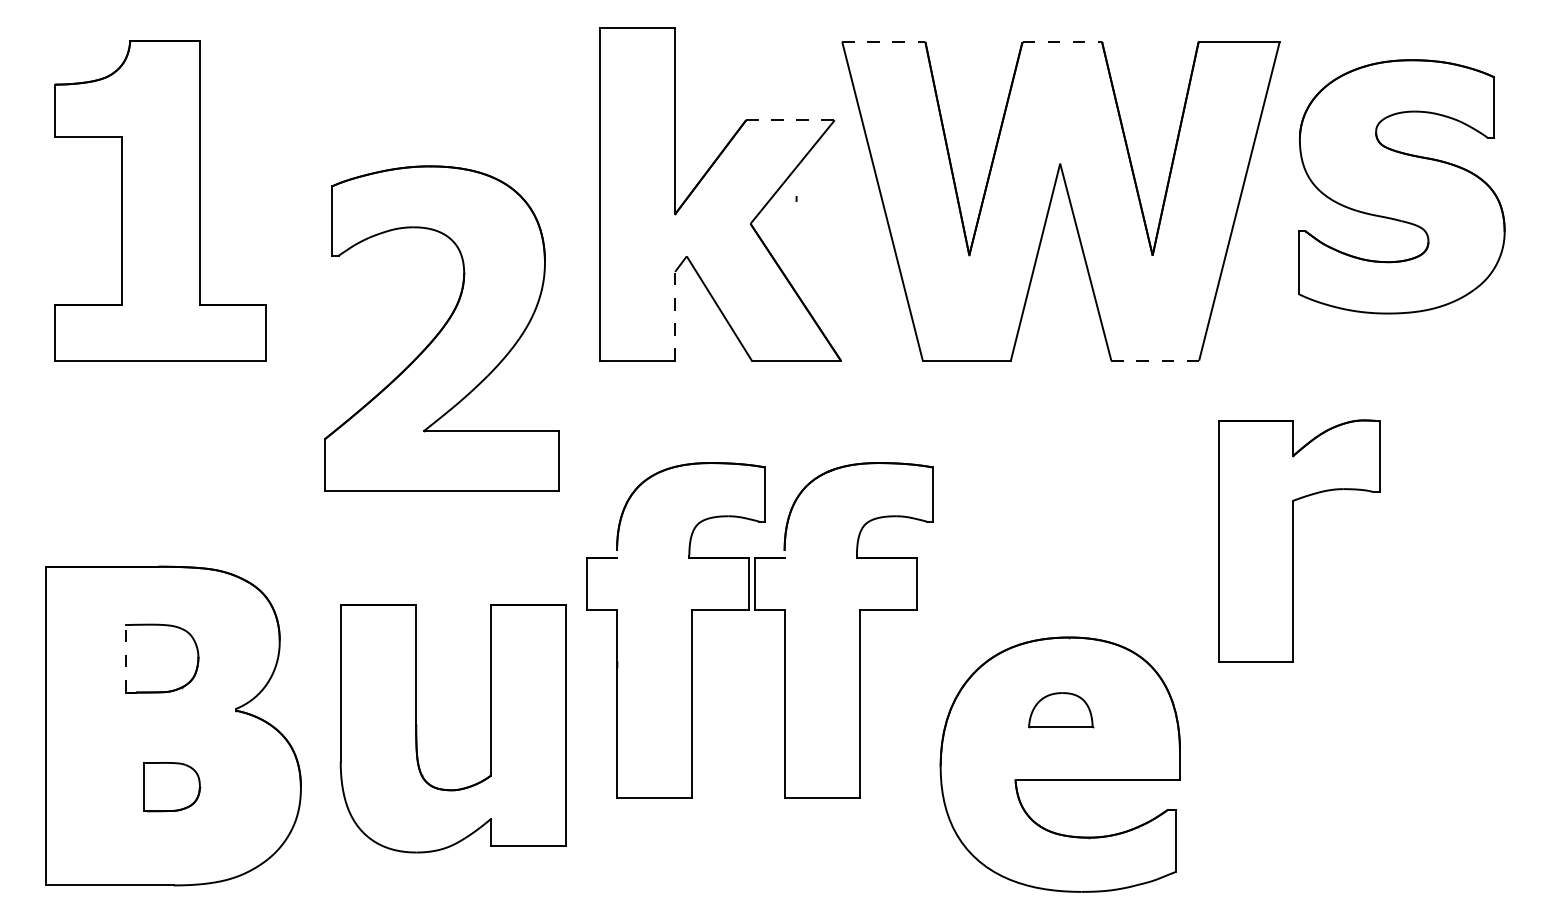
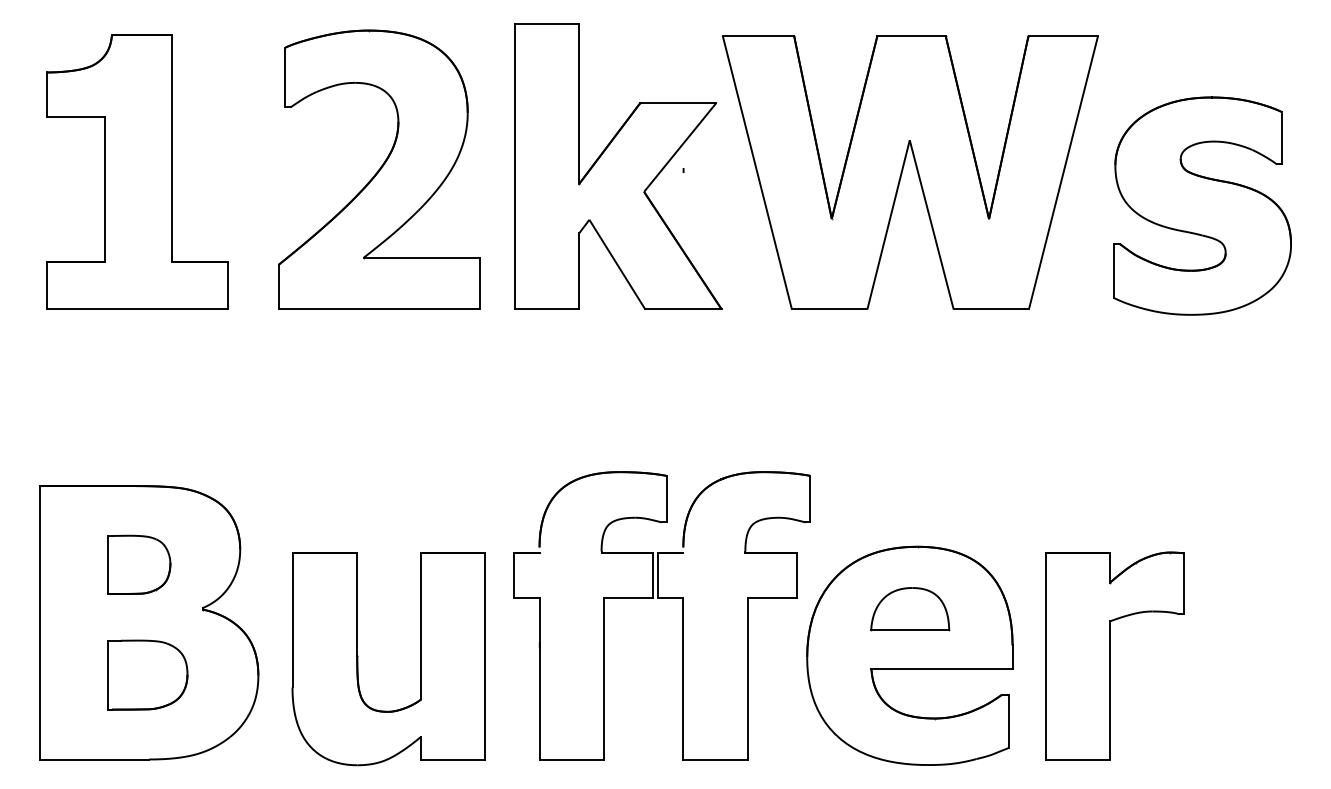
line: (883, 41) -> (758, 35), dashed -> solid
line: (1063, 41) -> (912, 35), dashed -> solid
line: (790, 120) -> (678, 103), dashed -> solid
part: (1401, 186) -> (1202, 205), moved
line: (675, 315) -> (579, 270), dashed -> solid
part: (442, 328) -> (379, 169), moved
line: (1155, 360) -> (991, 309), dashed -> solid
part: (1298, 540) -> (1114, 655), moved
part: (759, 610) -> (661, 598), moved
line: (126, 658) -> (108, 564), dashed -> solid
part: (1061, 710) -> (910, 609), size x1.43
part: (417, 729) -> (358, 659), moved
part: (171, 786) -> (147, 674), size x1.67

